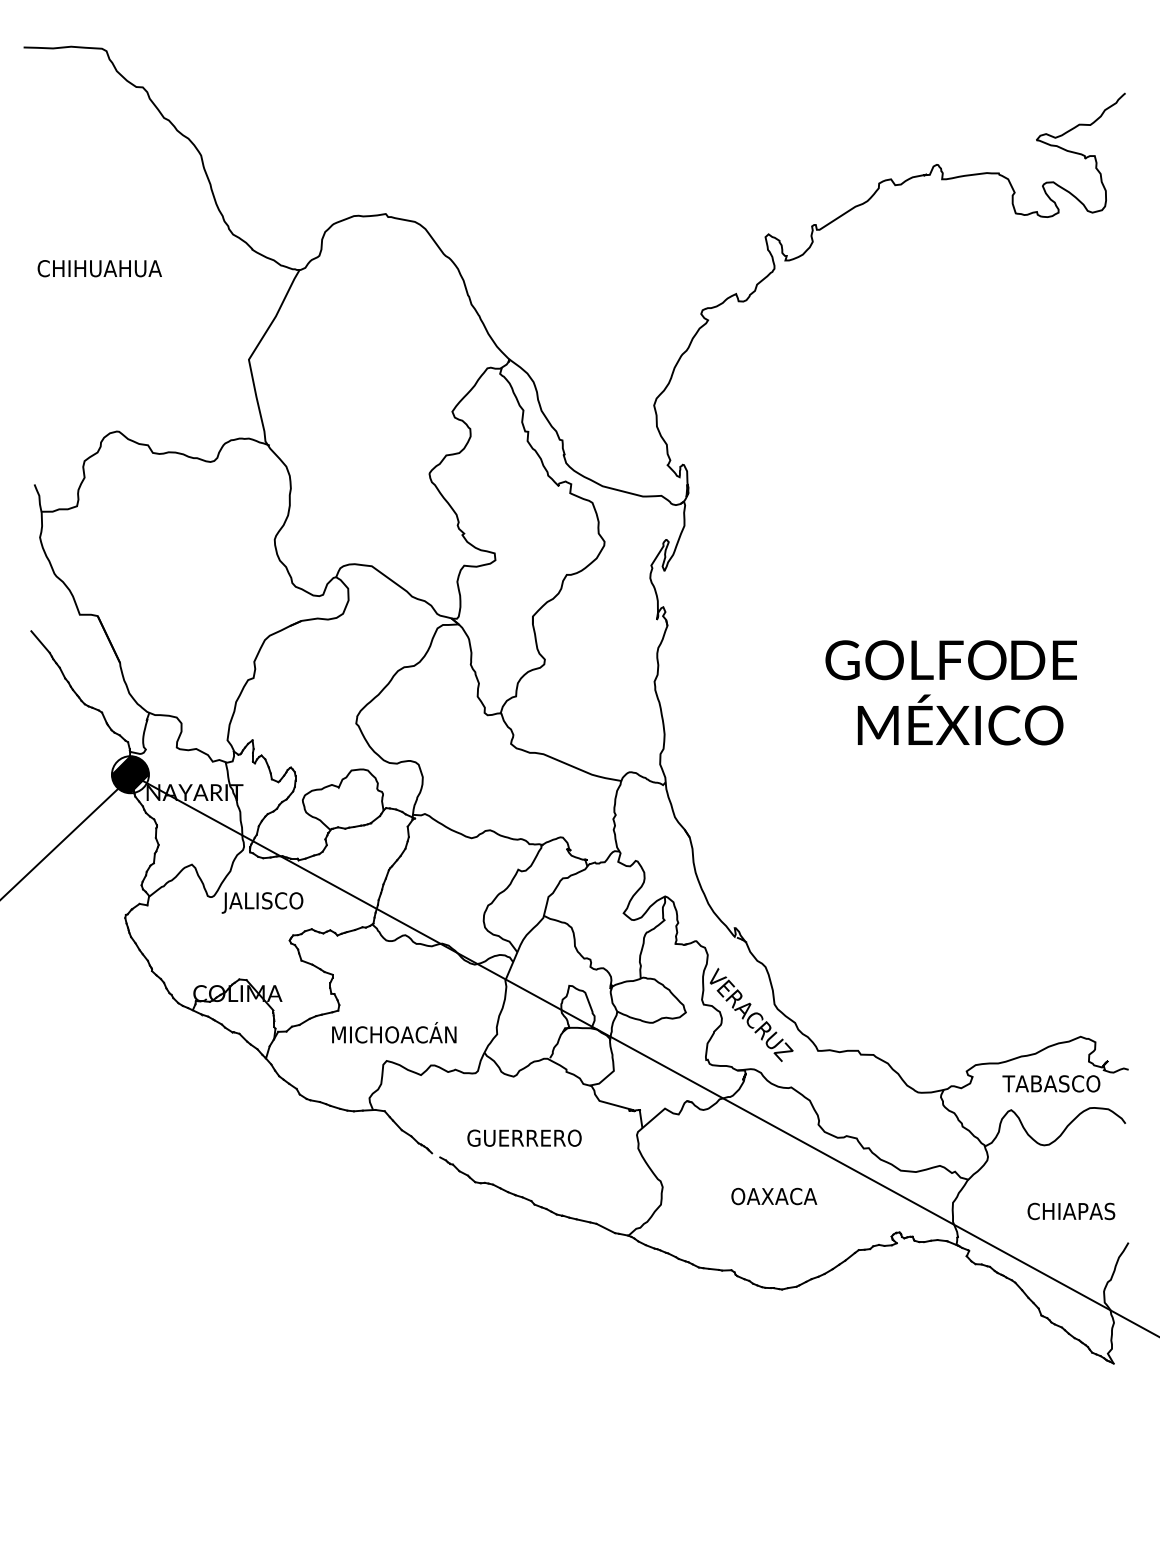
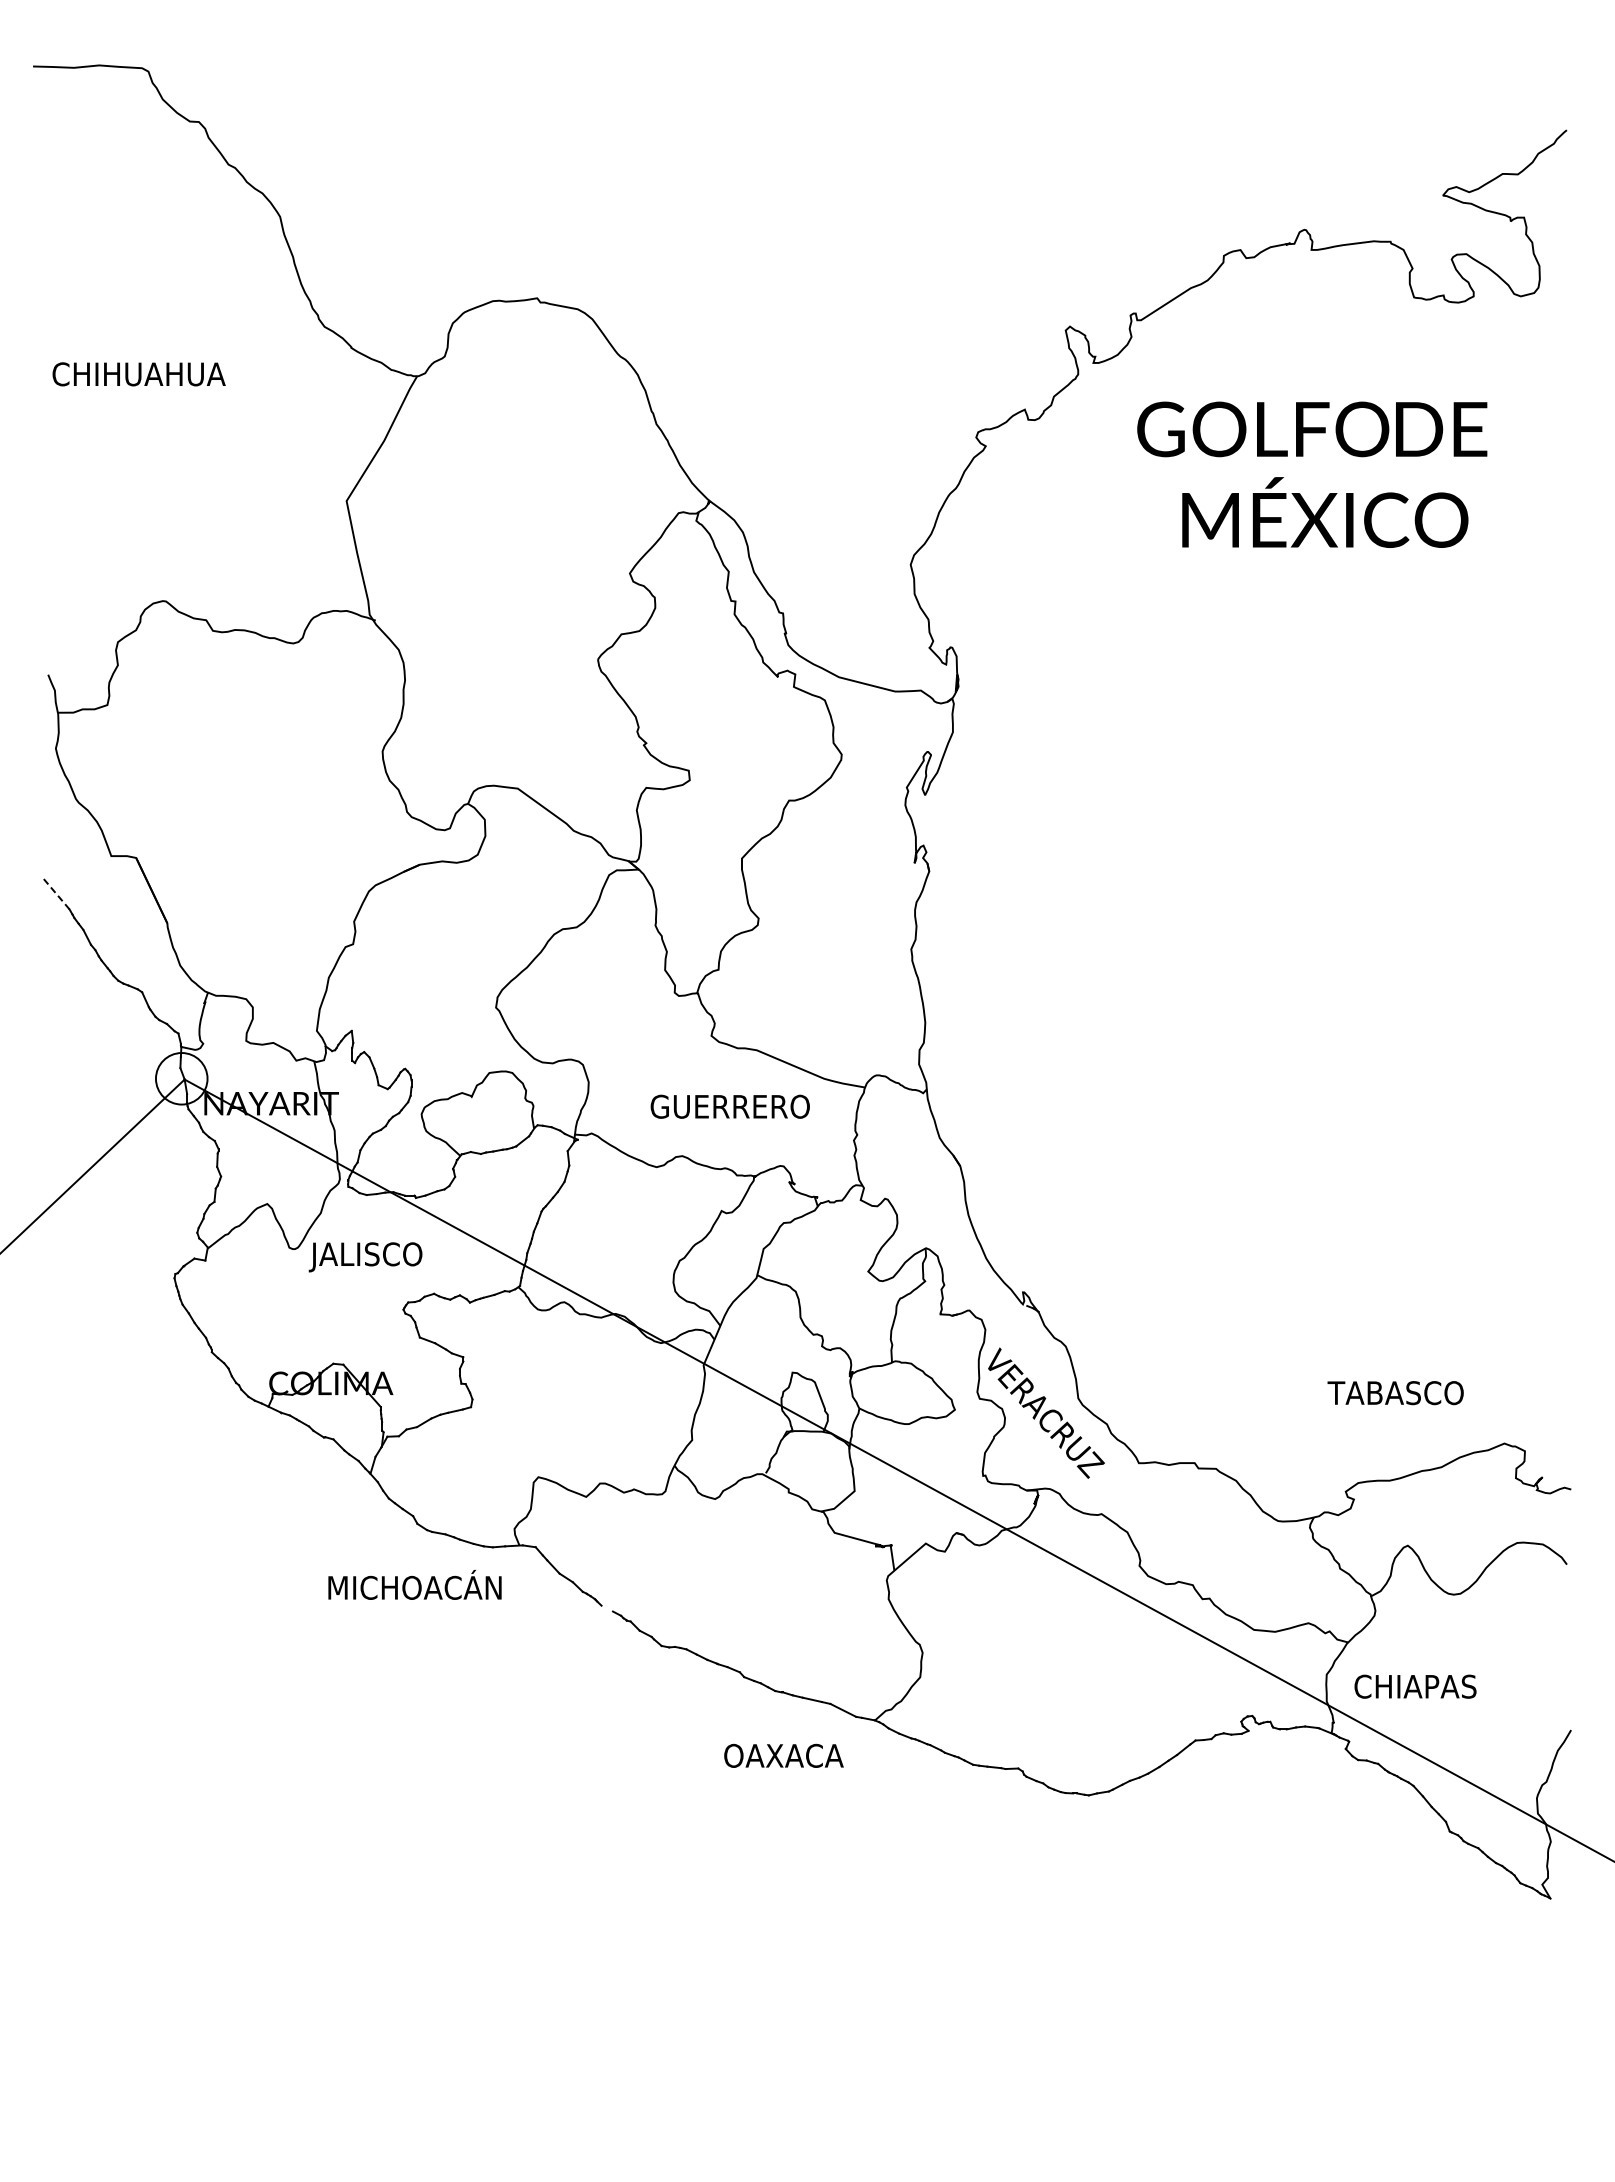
line: (40, 642) -> (56, 894), solid -> dashed
text: (951, 692) -> (1312, 474), moved
hatch: (130, 774) -> (181, 1078), removed
text: (393, 1032) -> (414, 1584), moved
text: (1051, 1084) -> (1395, 1393), moved
text: (523, 1138) -> (729, 1106), moved
text: (773, 1196) -> (783, 1755), moved
text: (1071, 1211) -> (1415, 1686), moved

